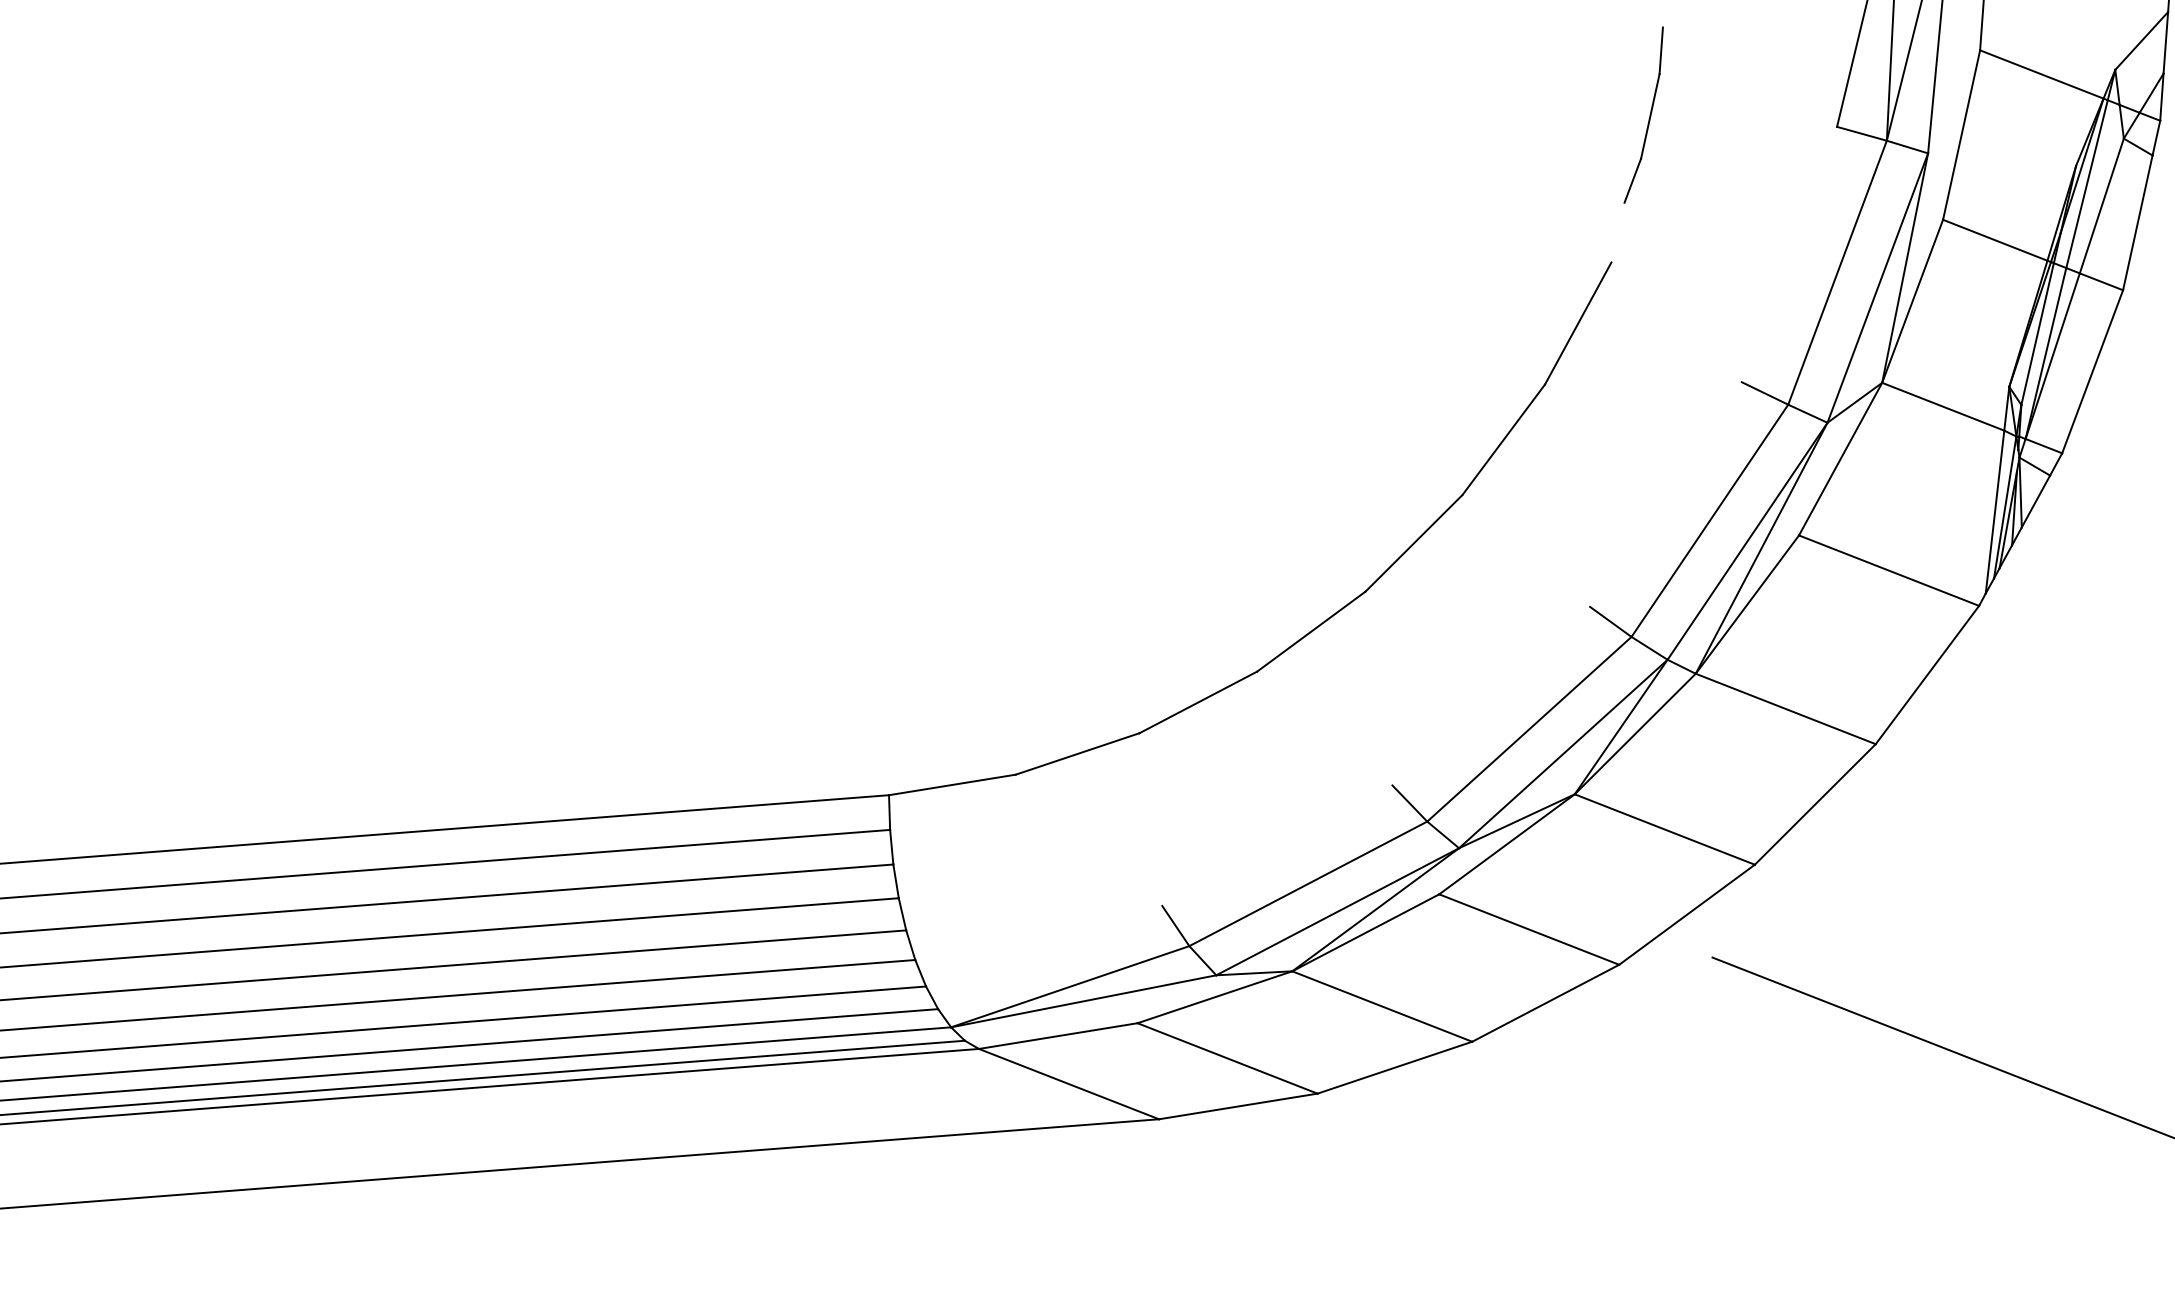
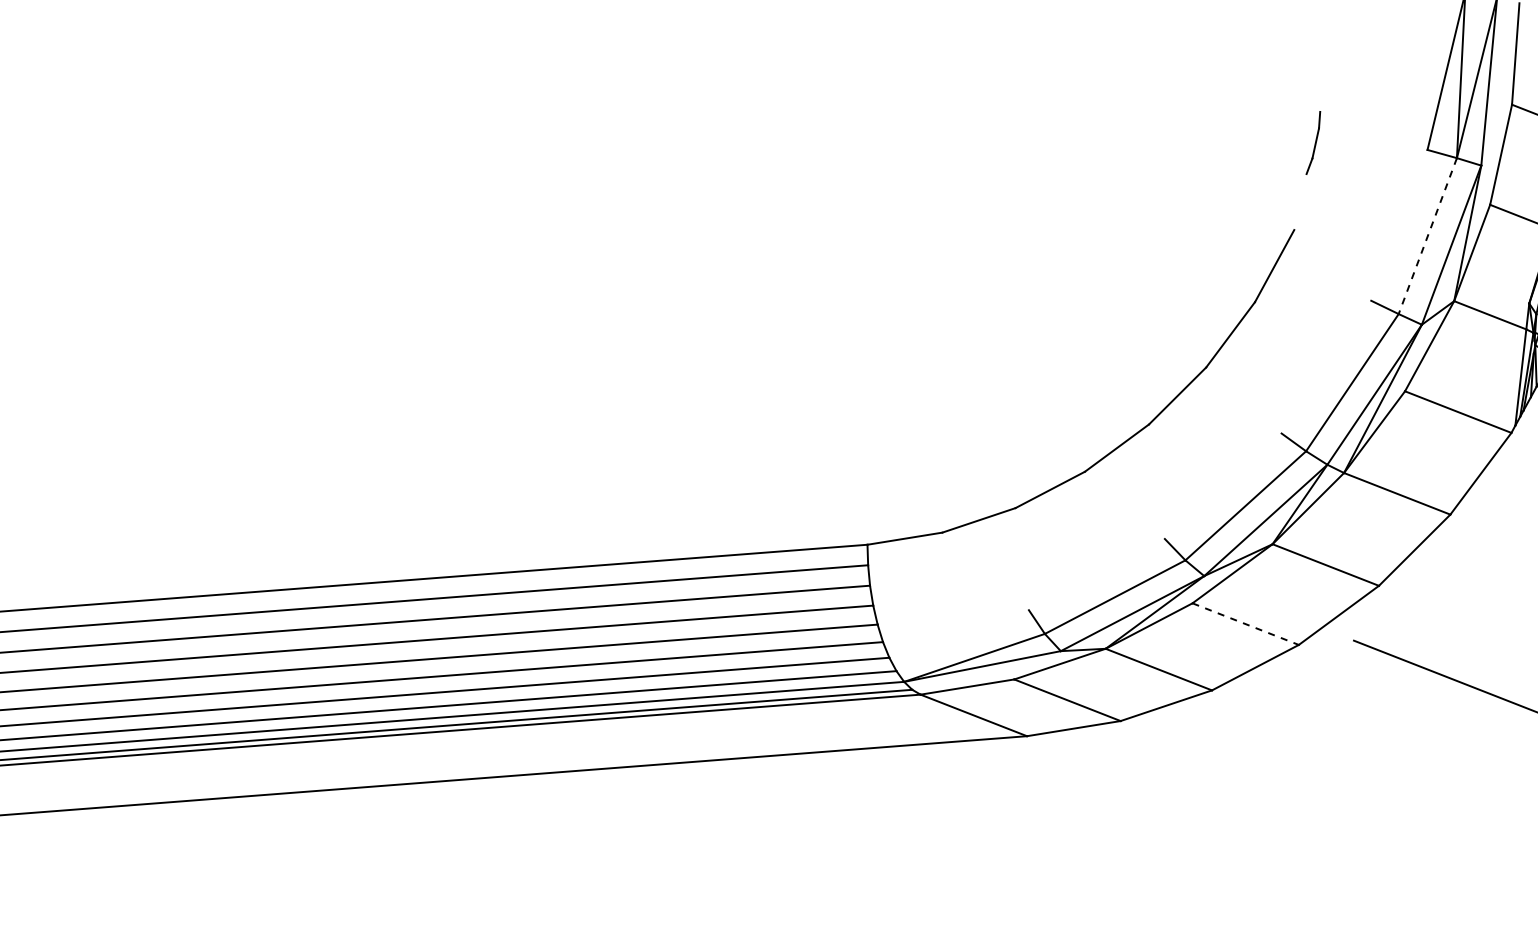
part: (1644, 114) -> (1313, 142), size x0.6
line: (1837, 273) -> (1427, 236), solid -> dashed
line: (1530, 930) -> (1246, 624), solid -> dashed

